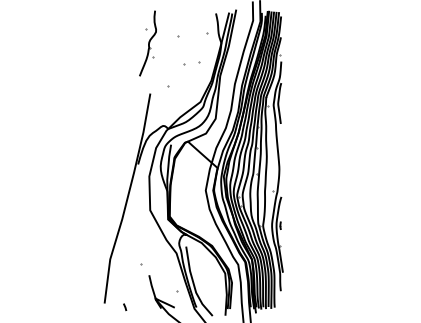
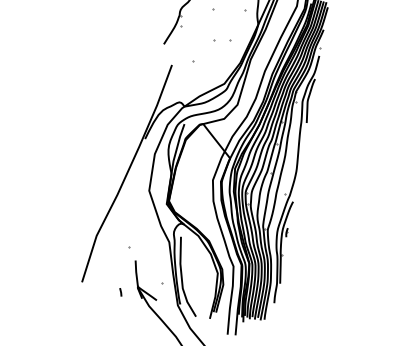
line: (125, 307) -> (121, 292), moved

